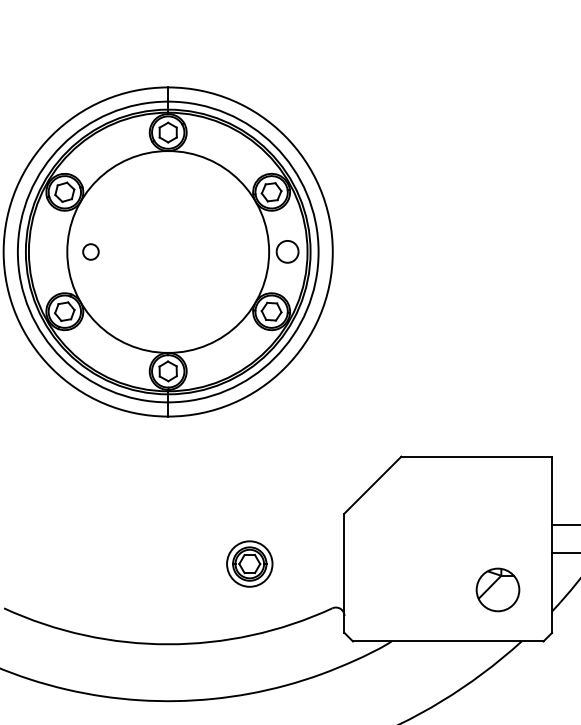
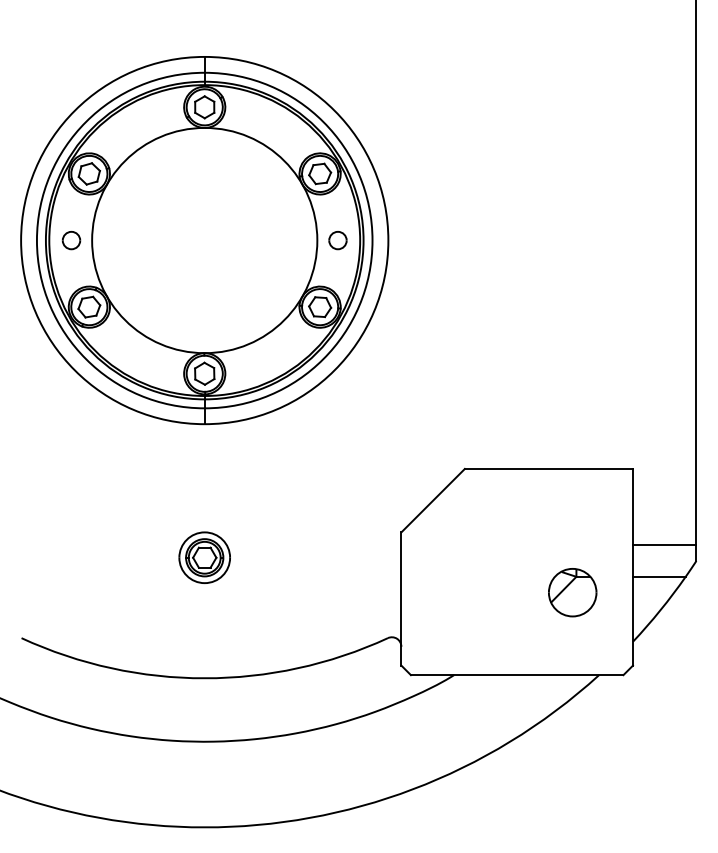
part: (90, 251) -> (71, 240), moved
part: (287, 251) -> (337, 240), size x0.71
part: (249, 563) -> (204, 557), moved
part: (497, 589) -> (572, 592), moved

